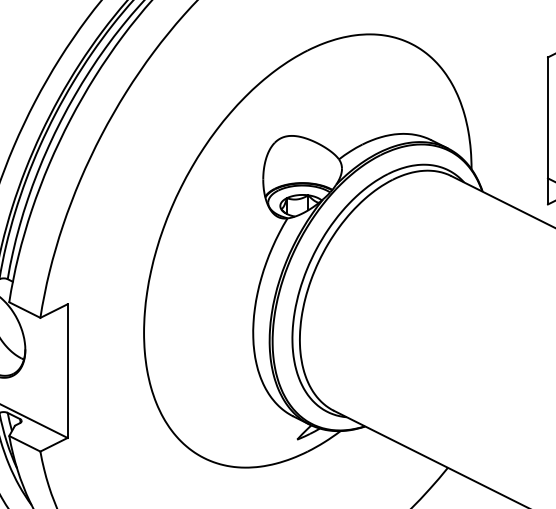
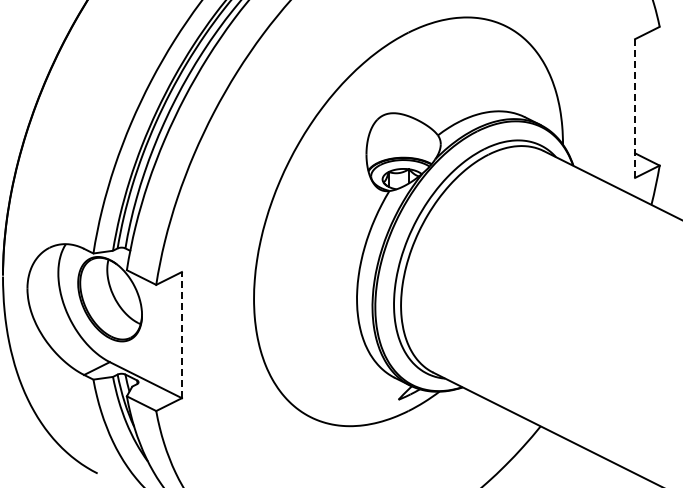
line: (548, 130) -> (635, 108), solid -> dashed
line: (67, 370) -> (181, 334), solid -> dashed

